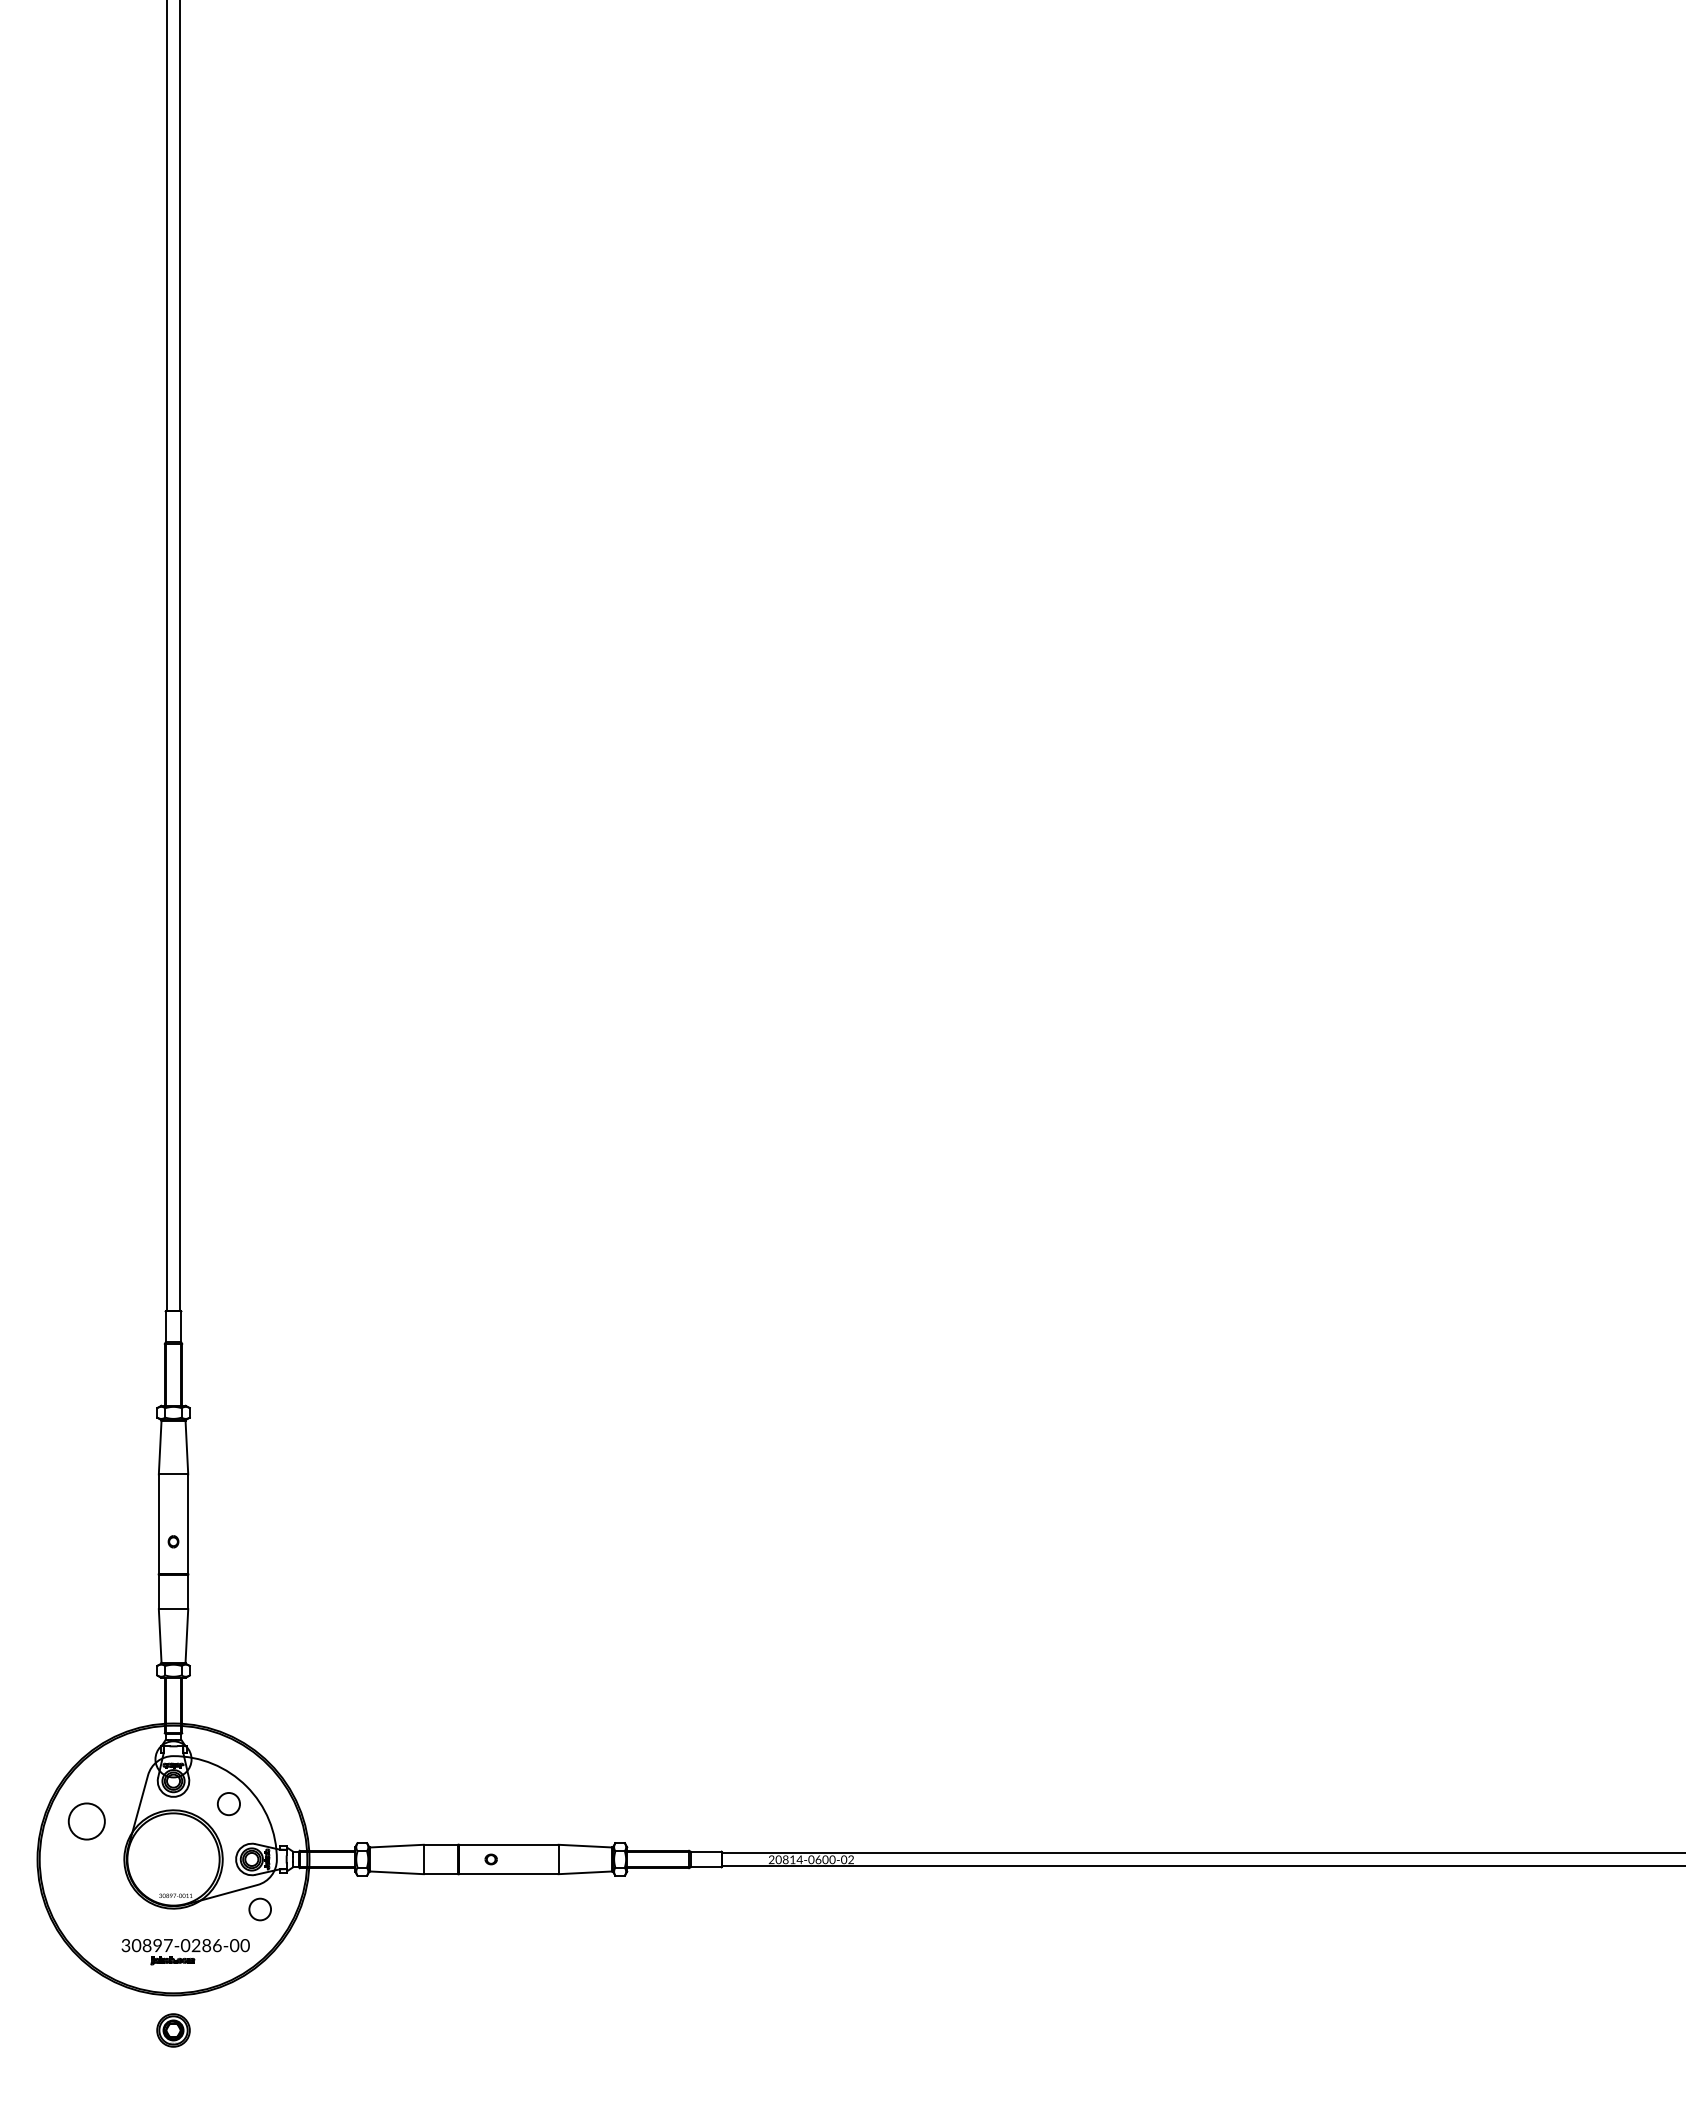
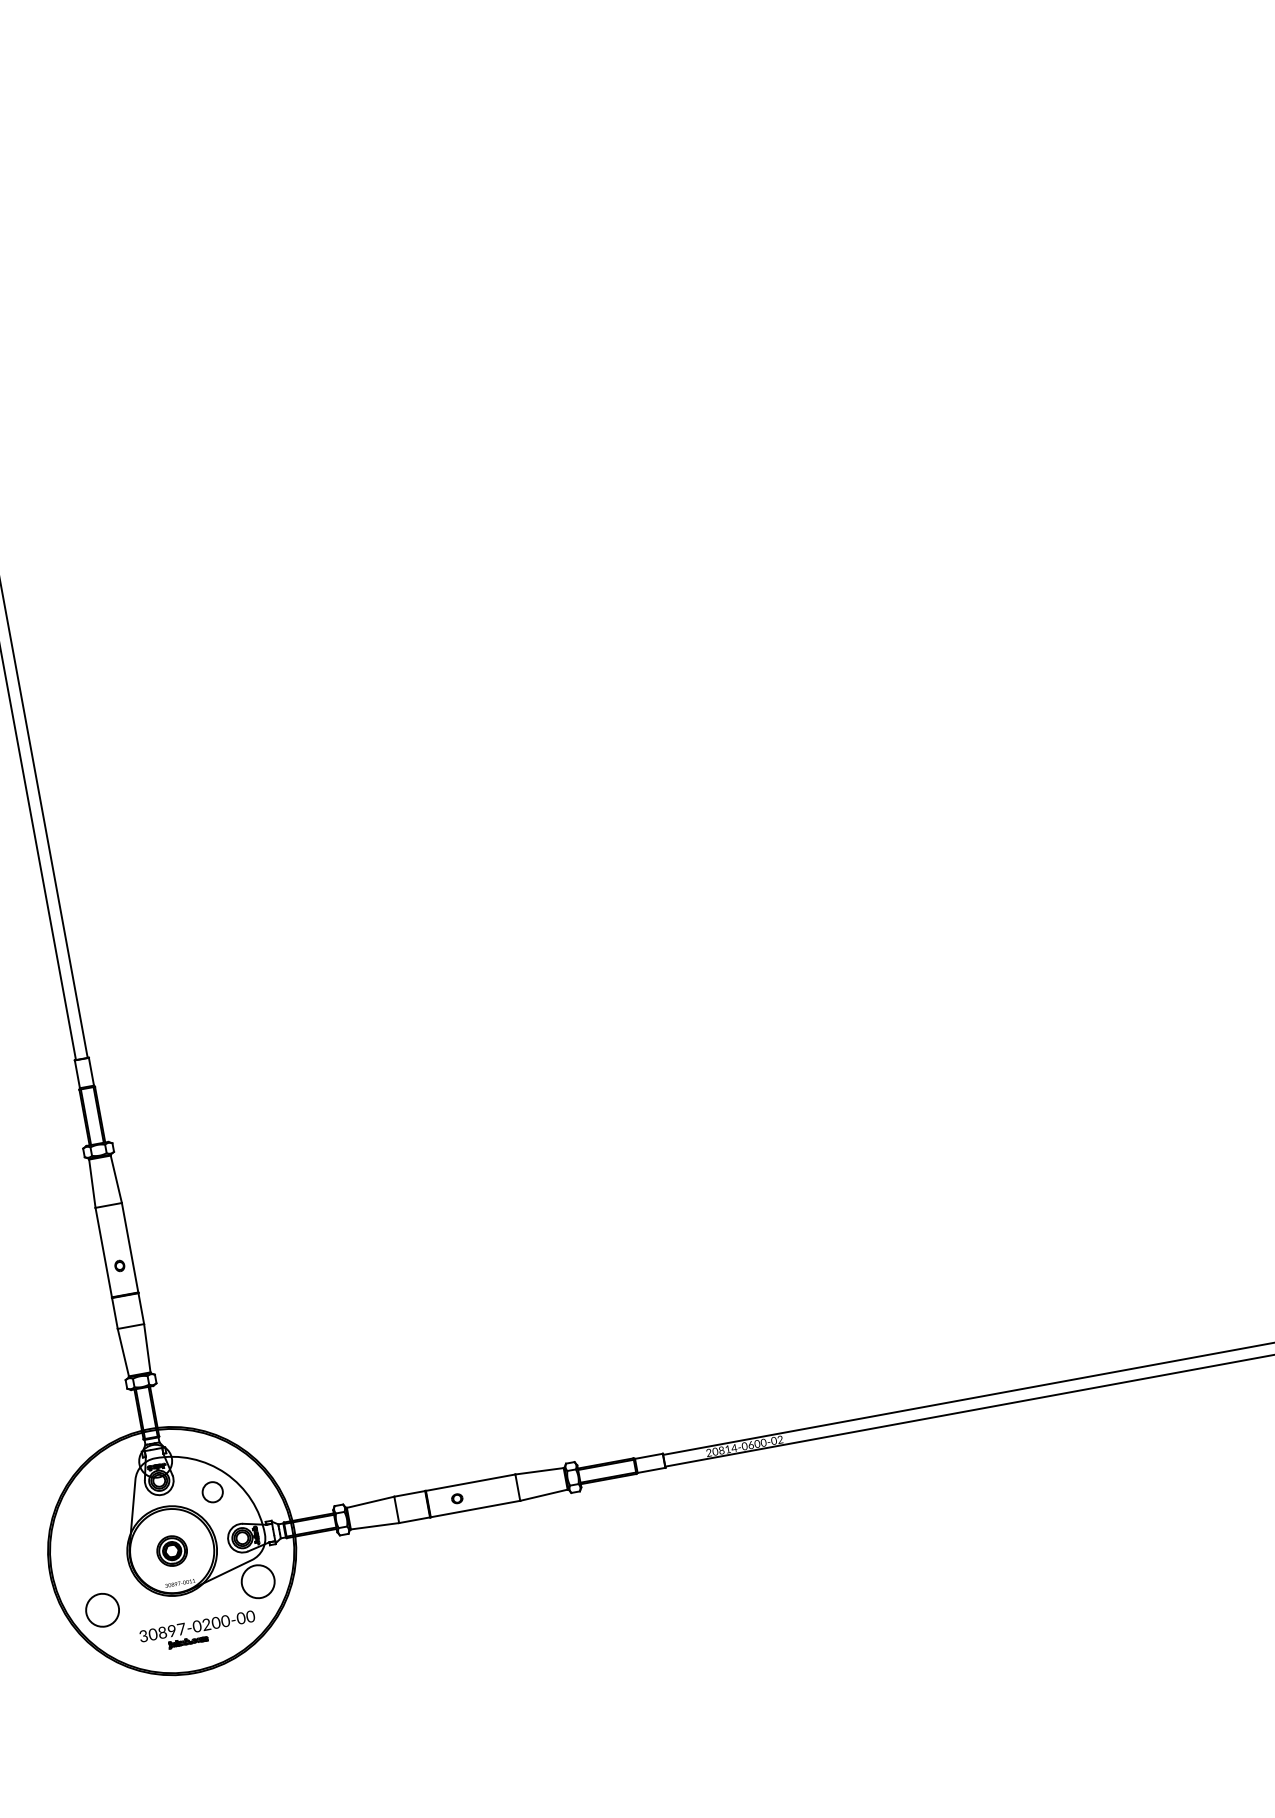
circle: (86, 1821) -> (102, 1610), moved
circle: (260, 1909) -> (258, 1581), size x1.67
text: (211, 1945) -> (220, 1622), 30897-0286-00 -> 30897-0200-00
part: (173, 2030) -> (172, 1551), moved

